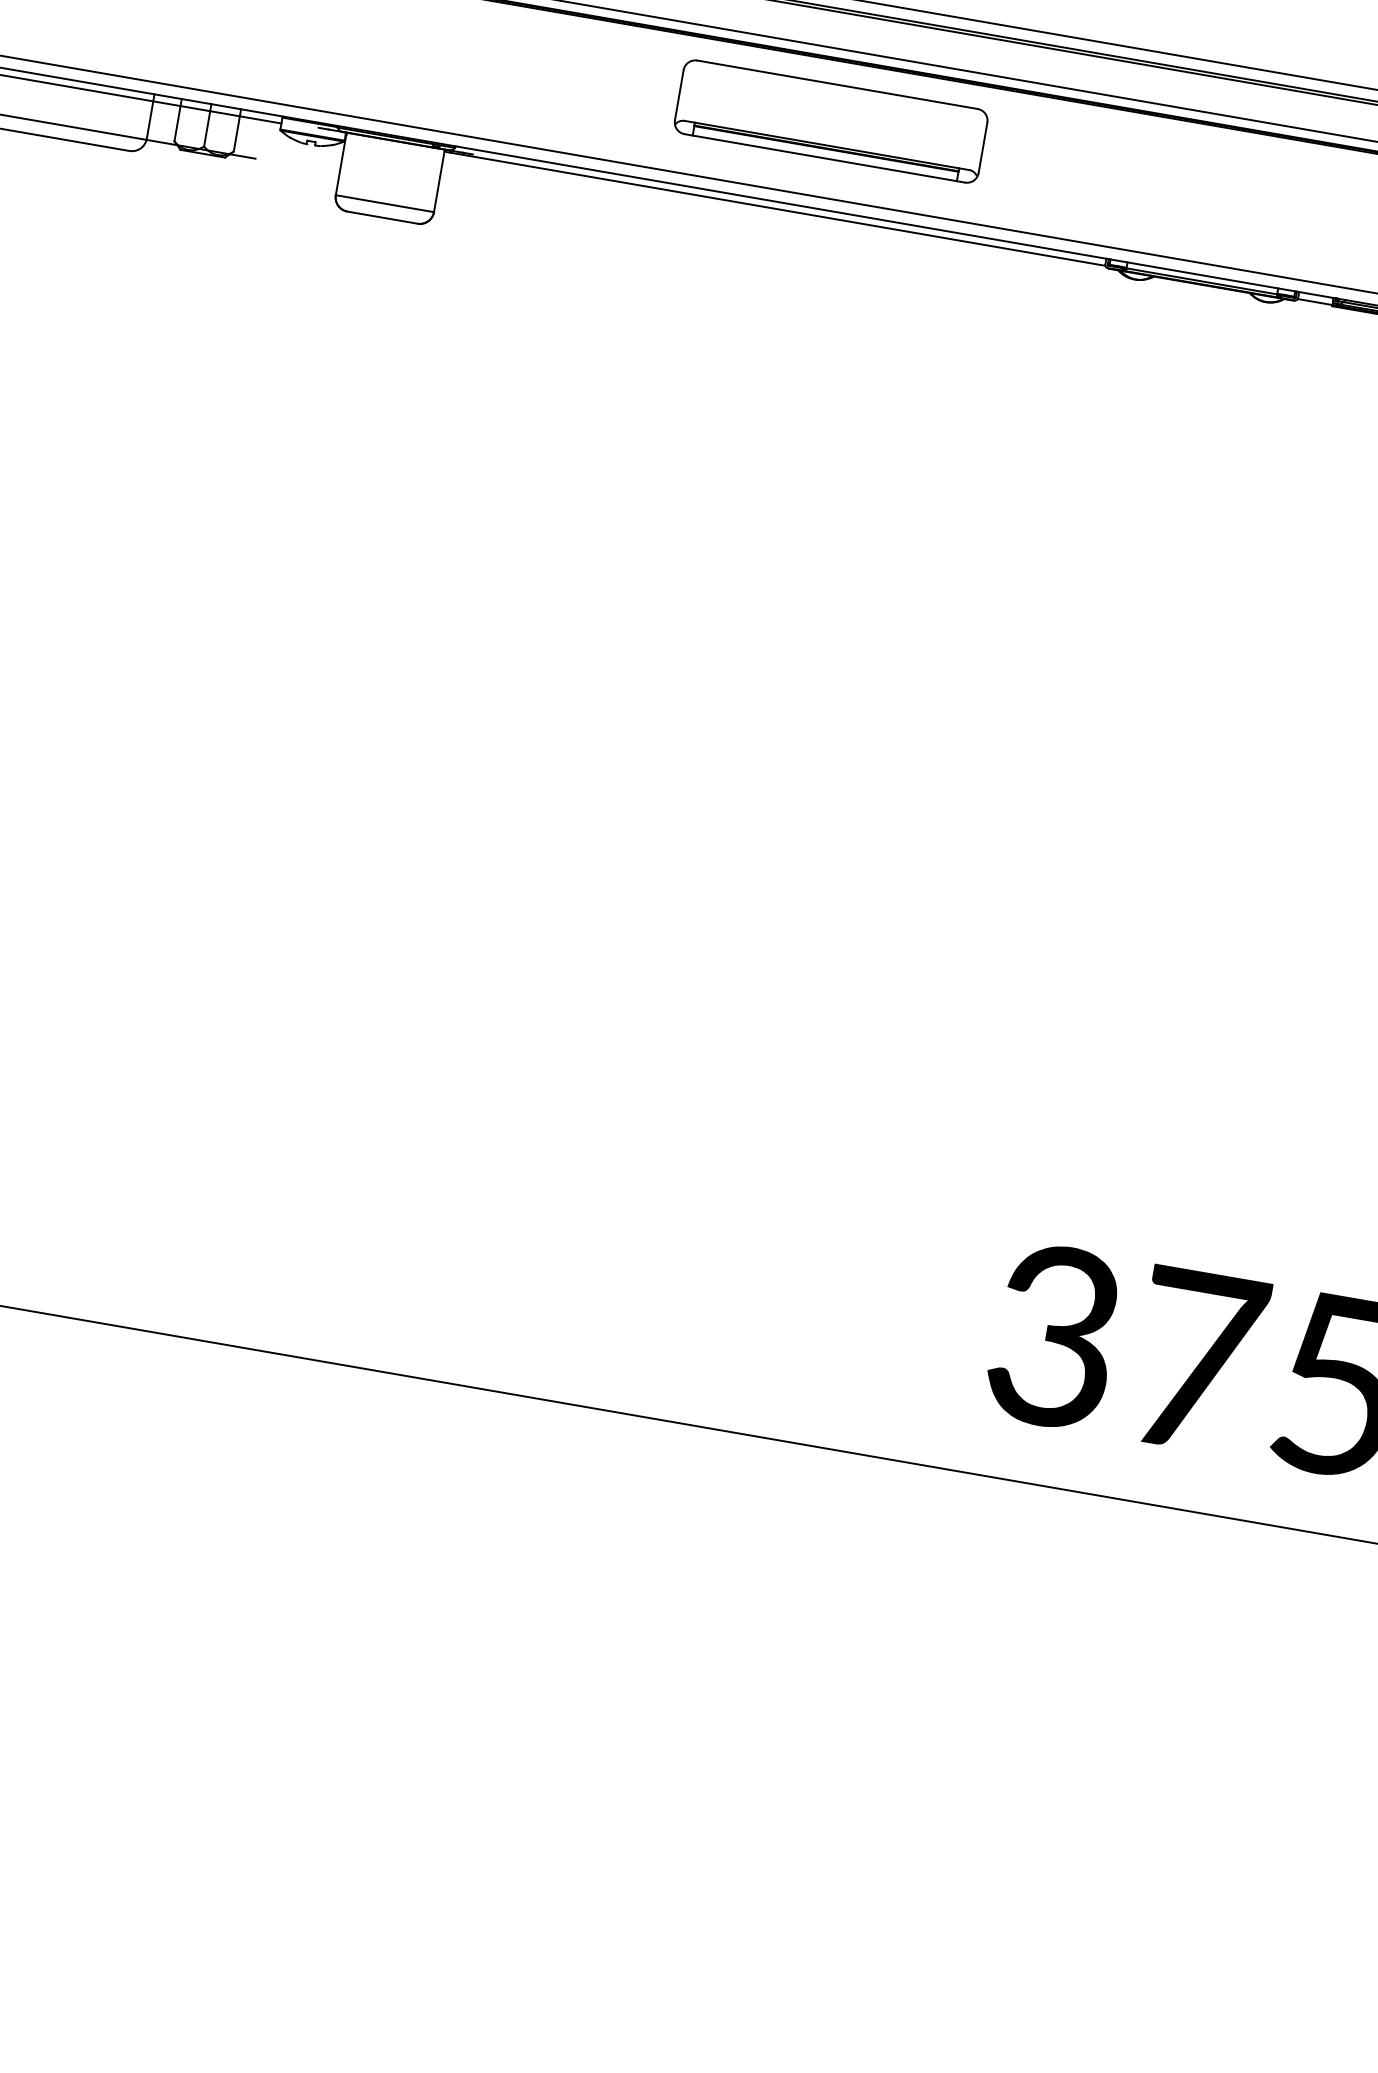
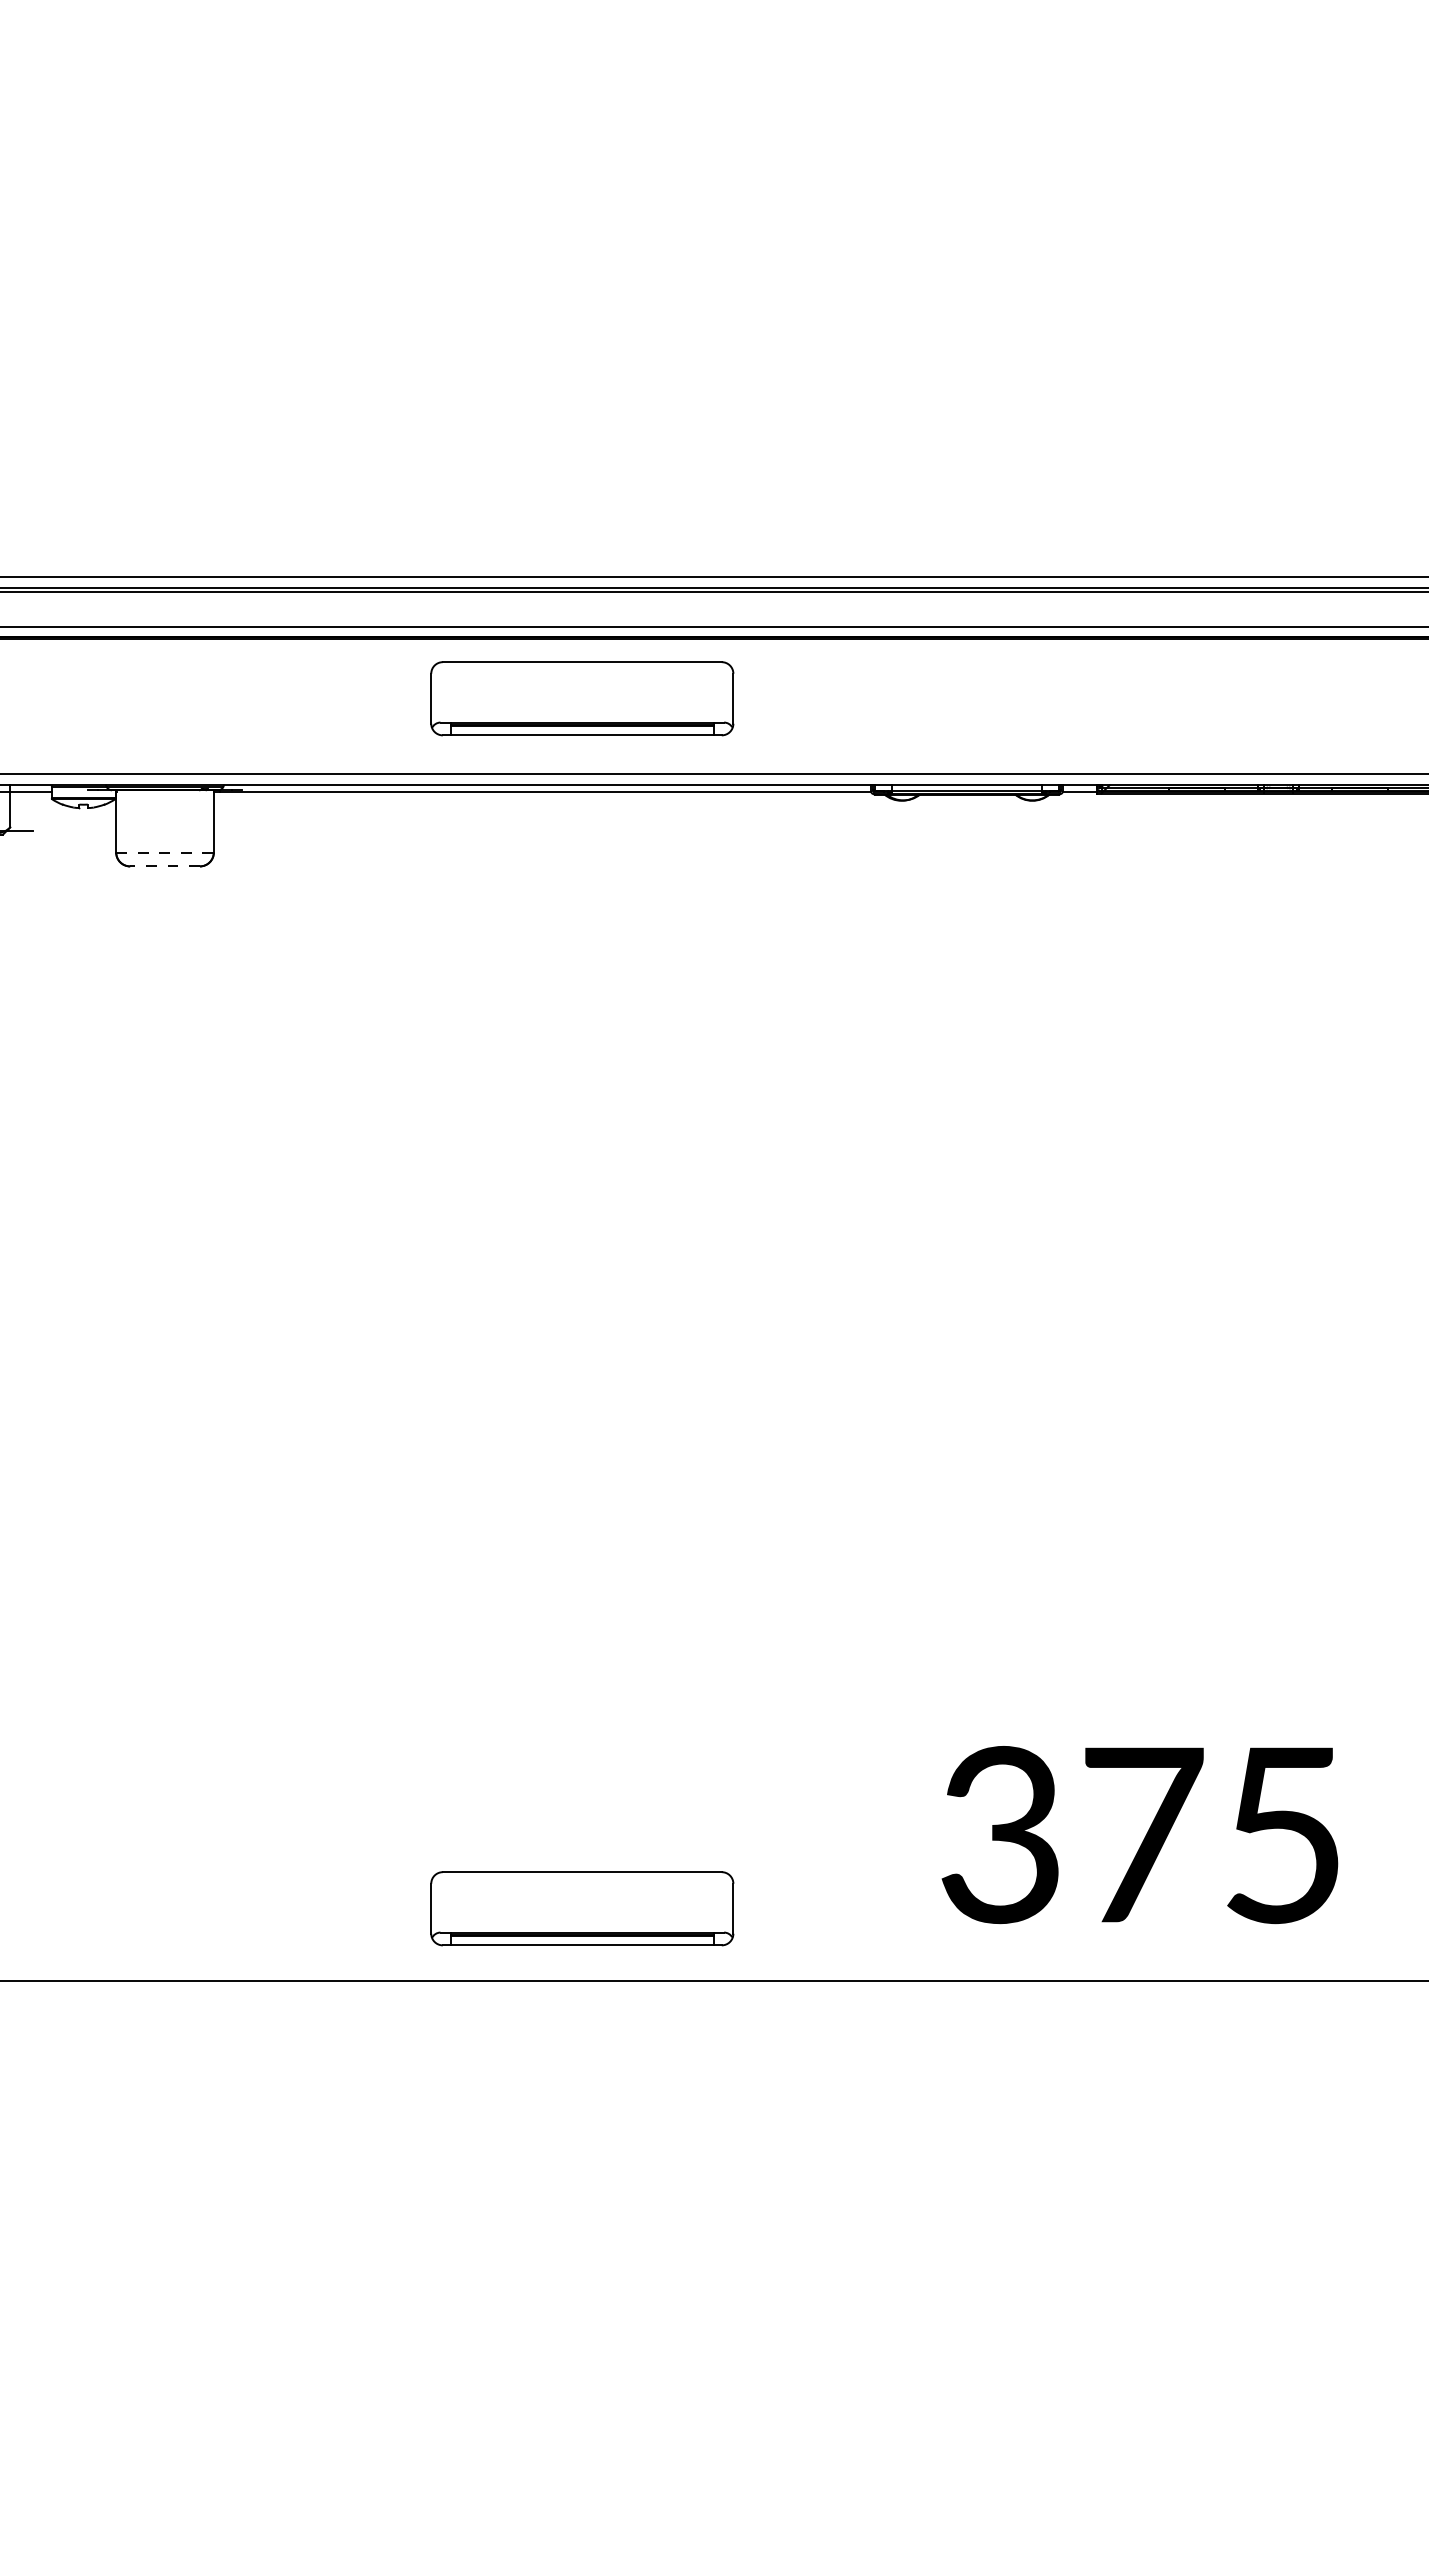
line: (385, 203) -> (165, 852), solid -> dashed
line: (382, 217) -> (165, 866), solid -> dashed
part: (621, 1337) -> (582, 1908), added

